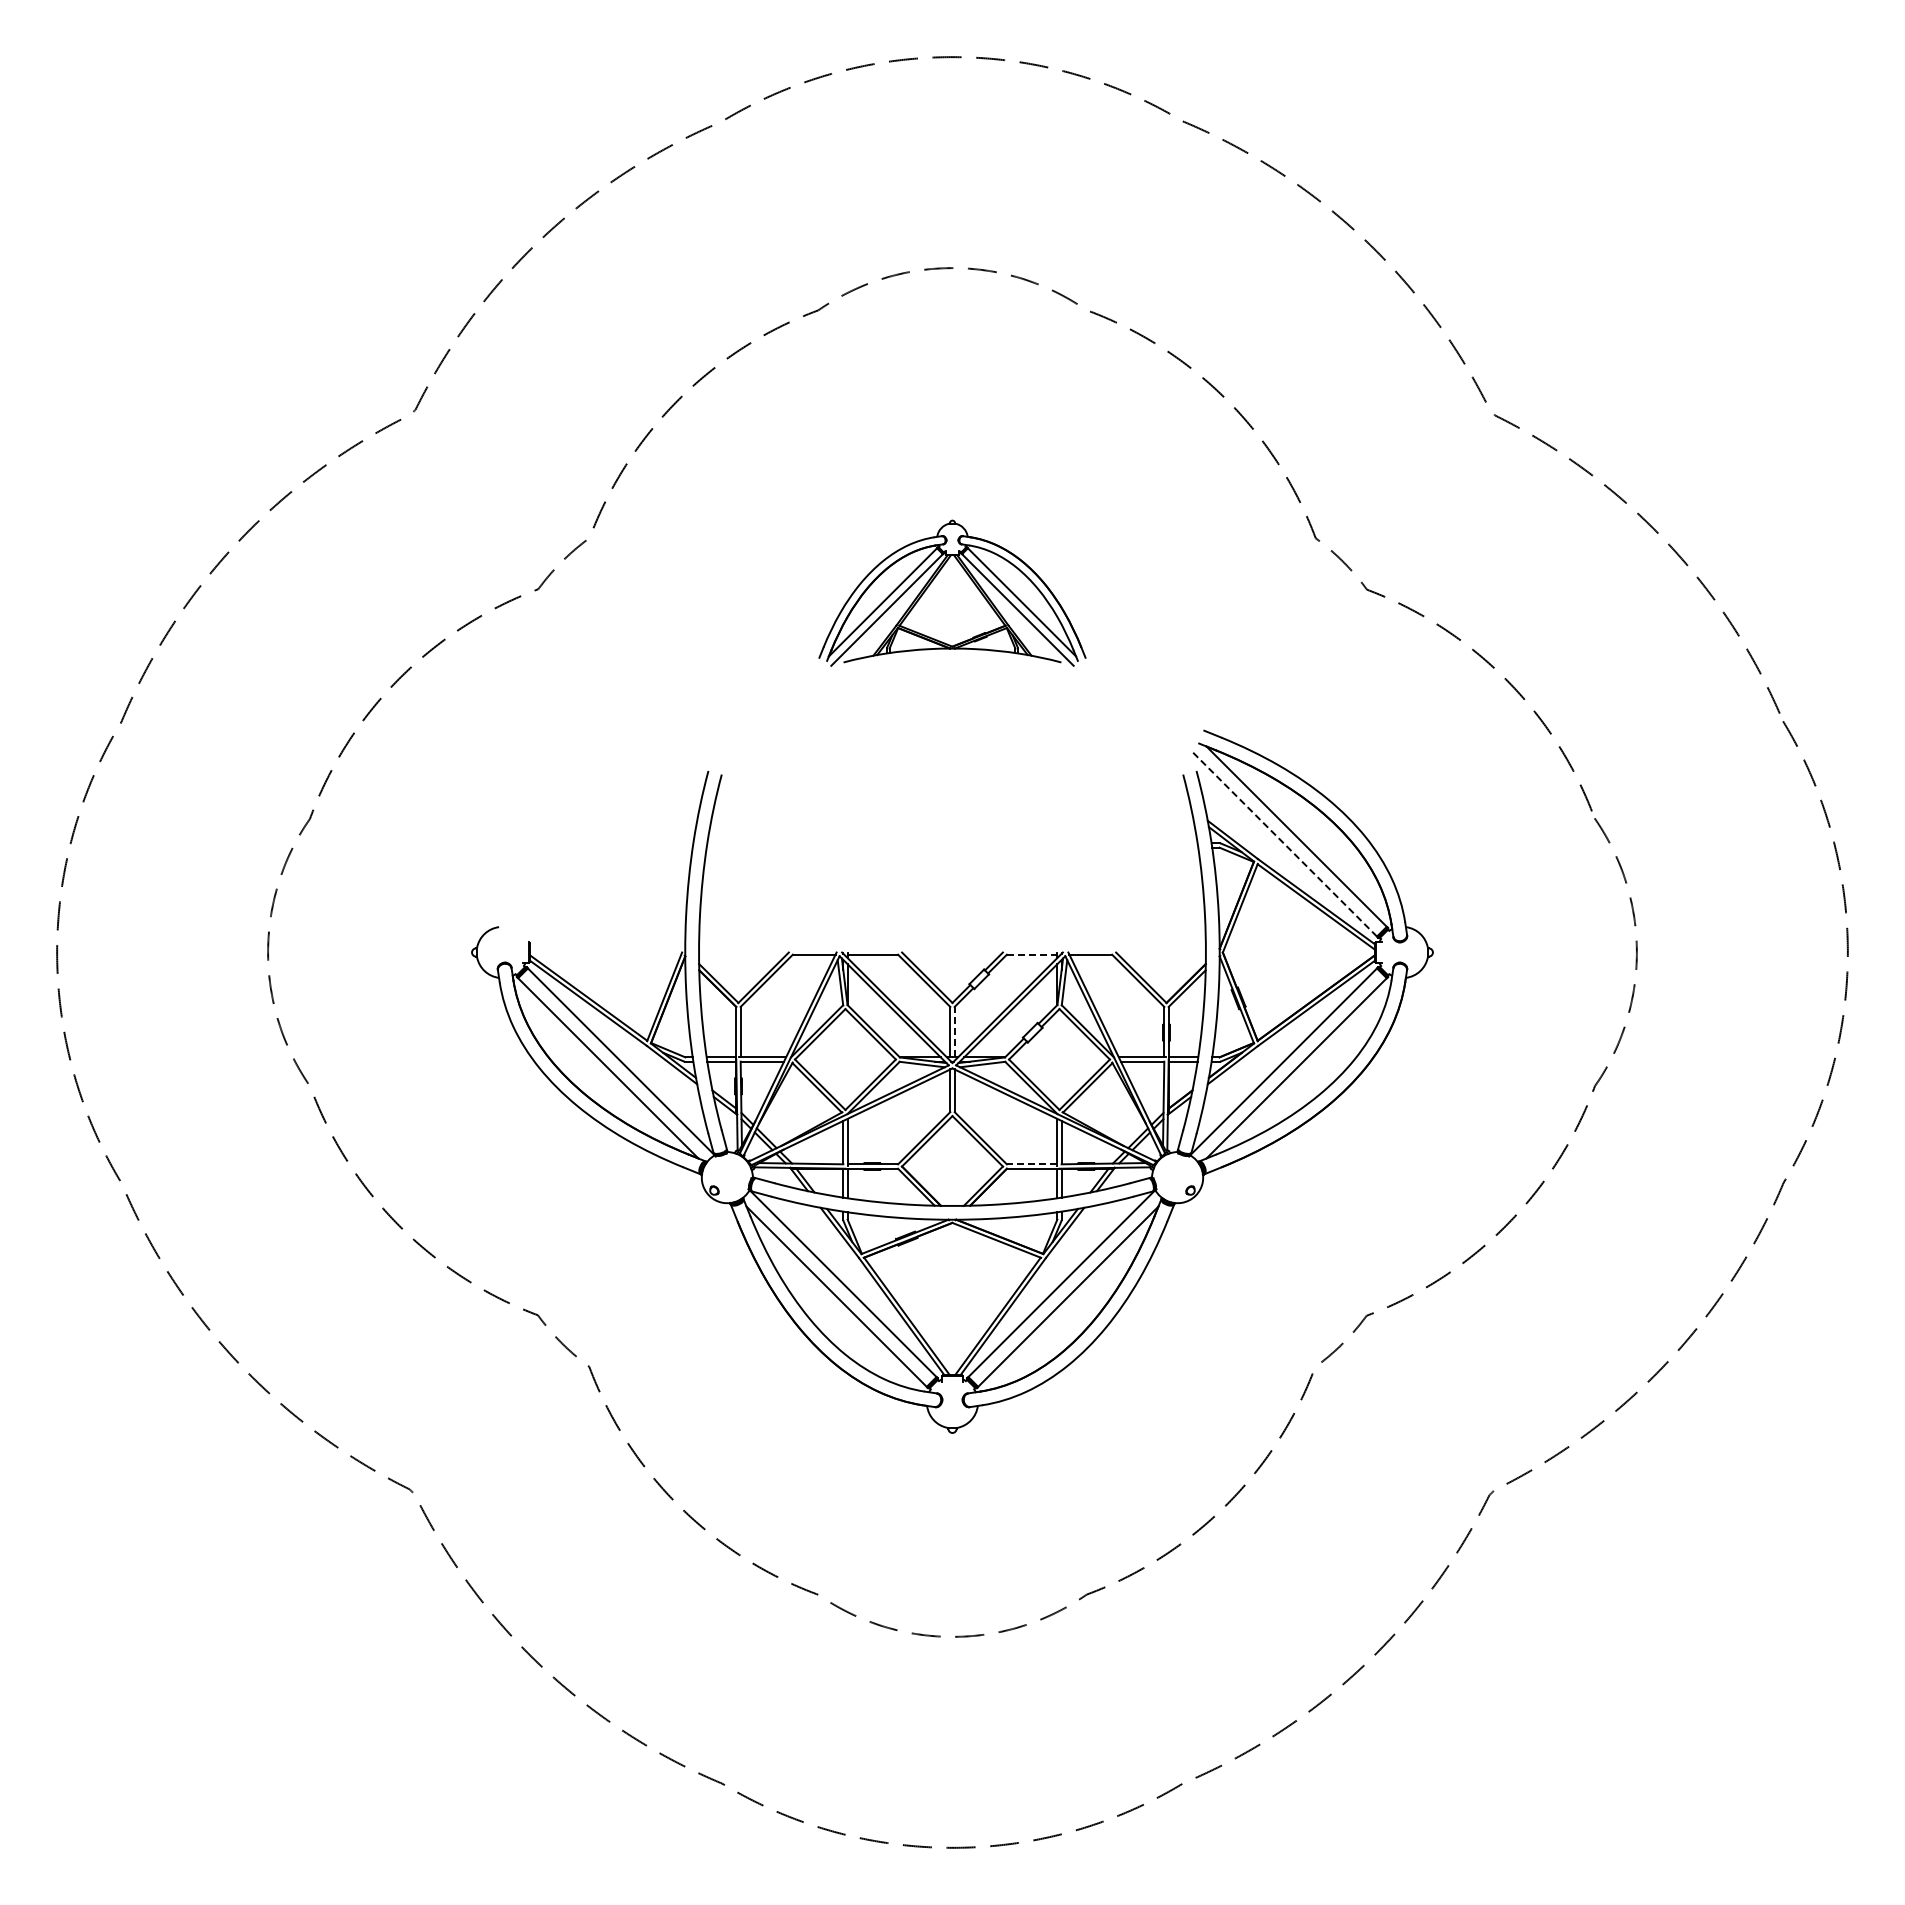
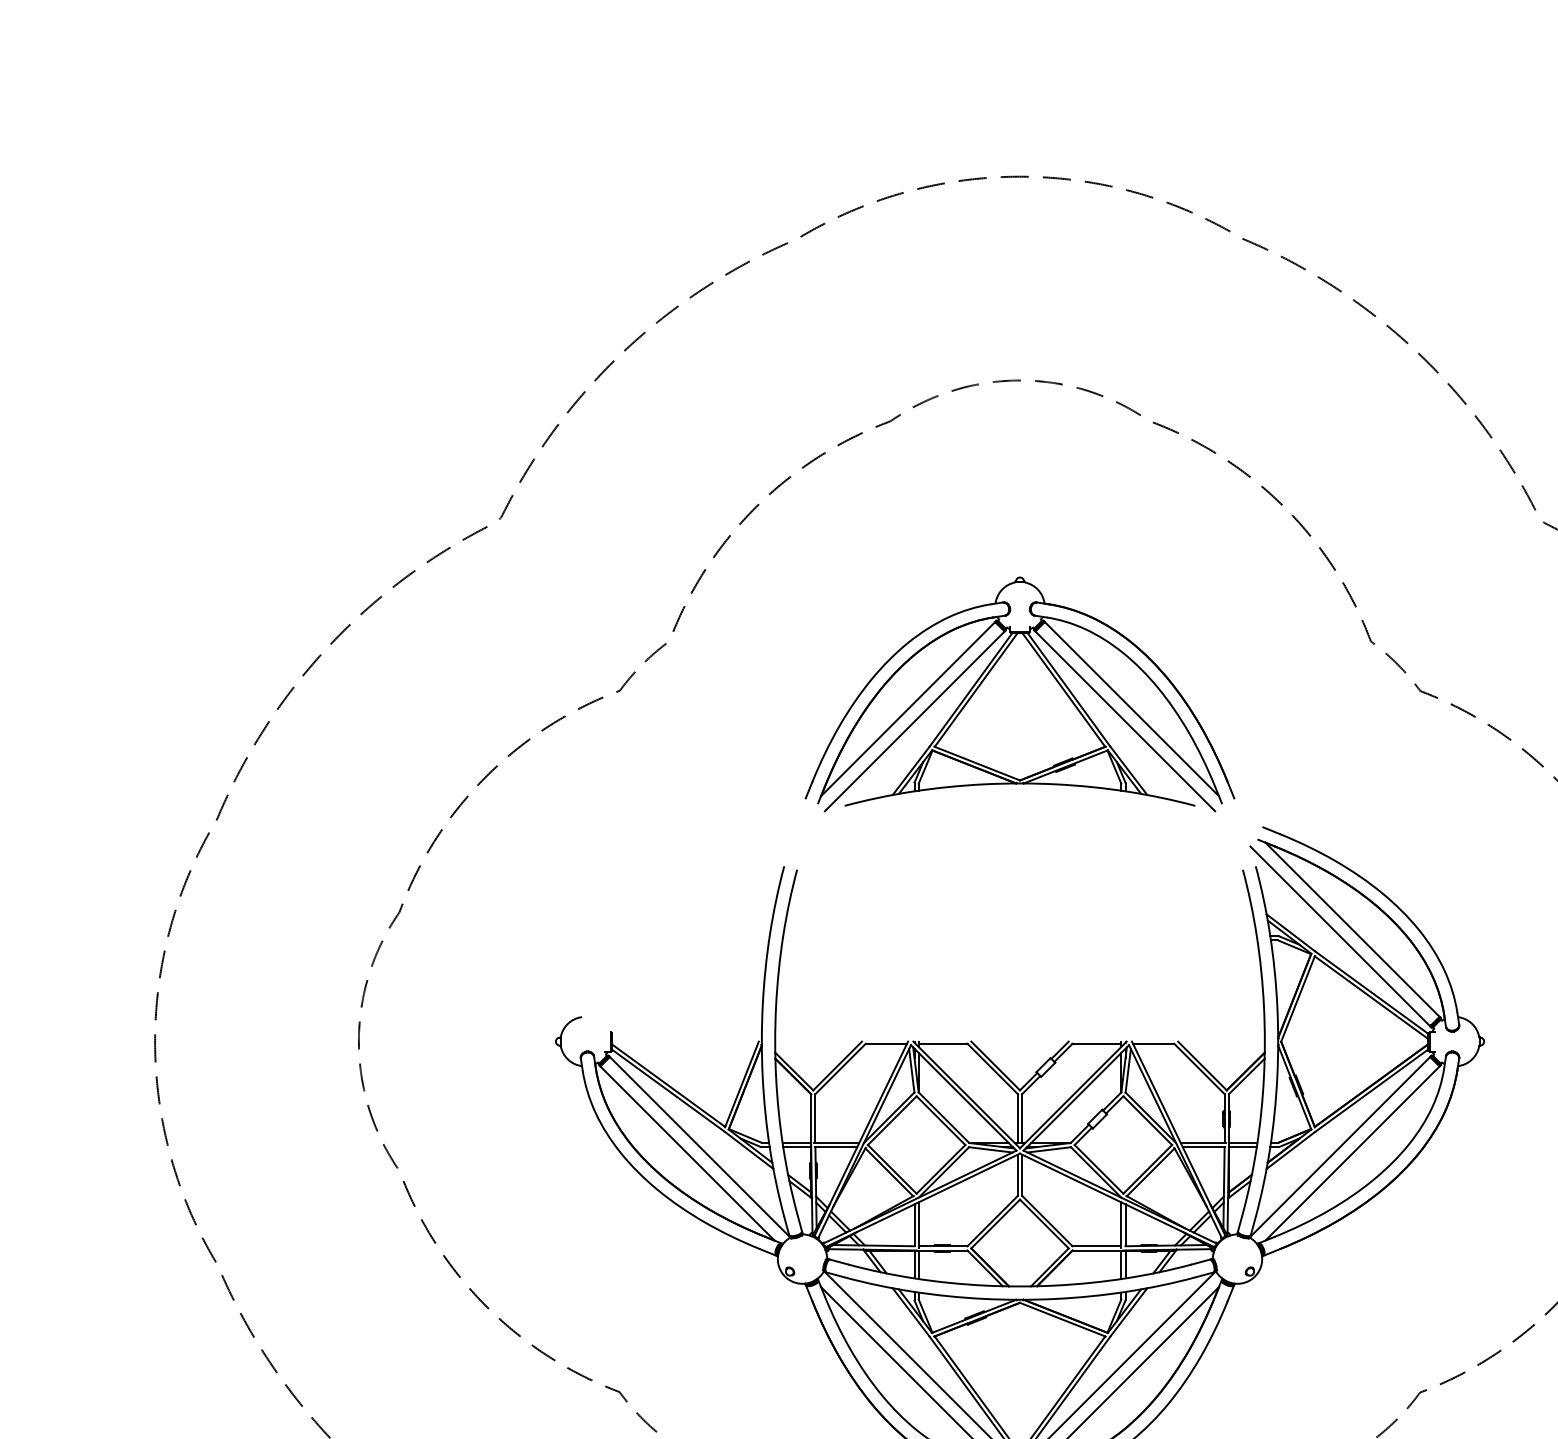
part: (952, 593) -> (1020, 694), size x1.67
line: (1284, 843) -> (1340, 936), dashed -> solid
line: (1032, 954) -> (1097, 1043), dashed -> solid
line: (954, 1031) -> (1021, 1117), dashed -> solid
line: (1031, 1164) -> (1096, 1246), dashed -> solid

